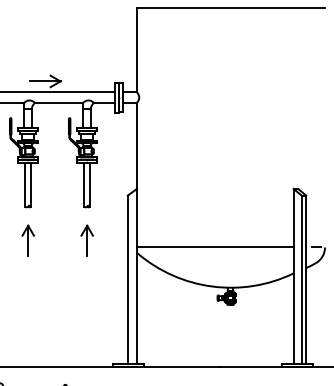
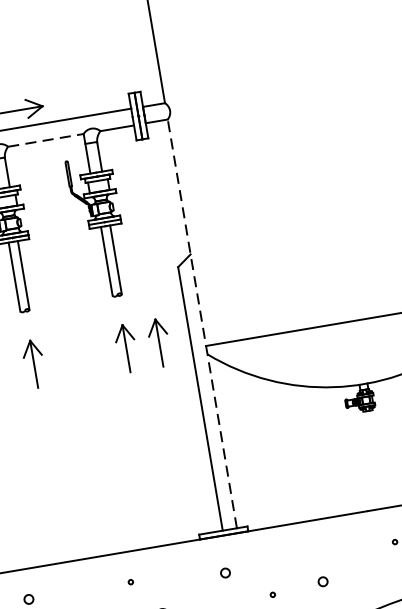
line: (59, 102) -> (46, 139), solid -> dashed
line: (136, 233) -> (201, 324), solid -> dashed
part: (107, 240) -> (158, 342), added

